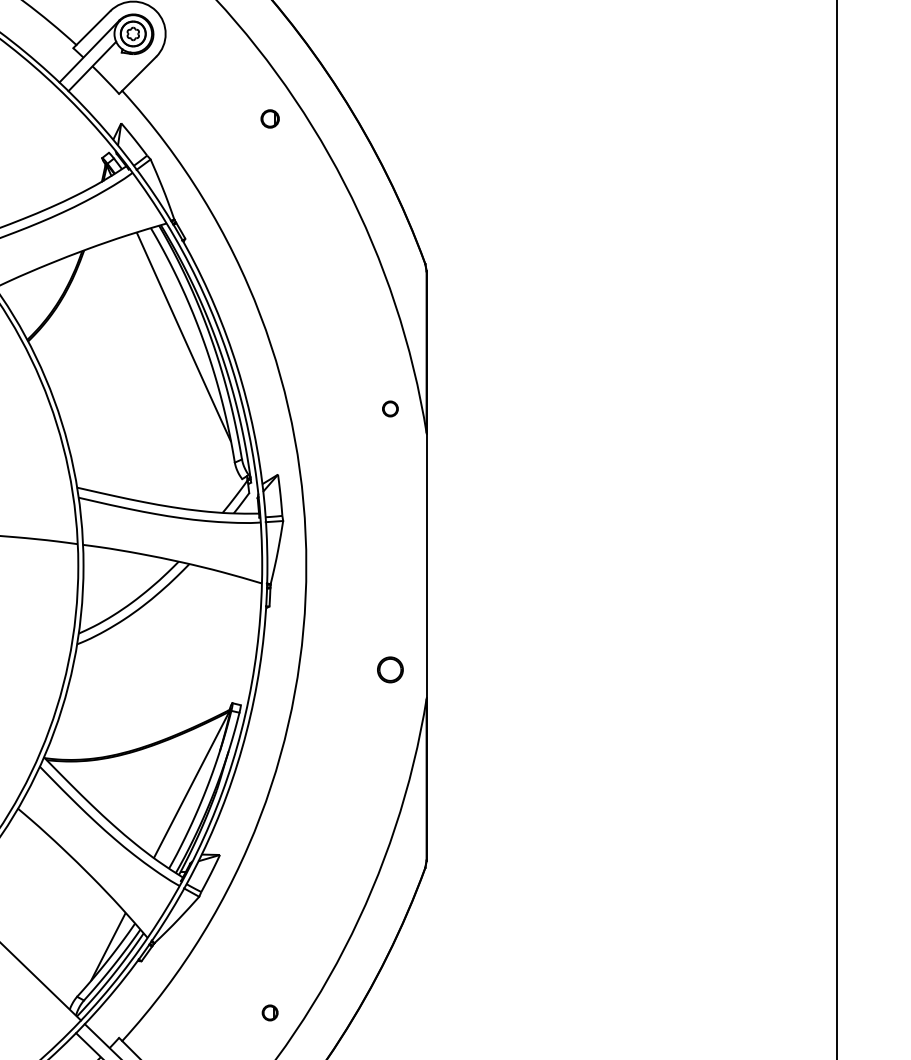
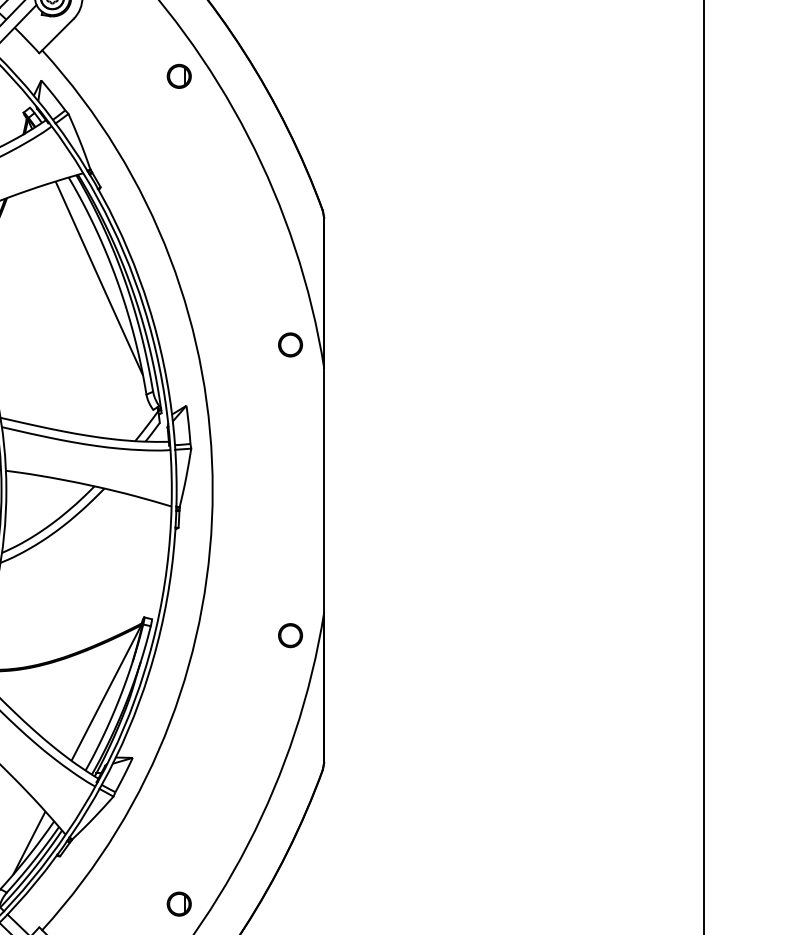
part: (269, 118) -> (178, 76), size x1.43
circle: (390, 408) -> (290, 344), size x1.67
circle: (390, 669) -> (290, 635), moved
part: (269, 1012) -> (178, 903), size x1.67

